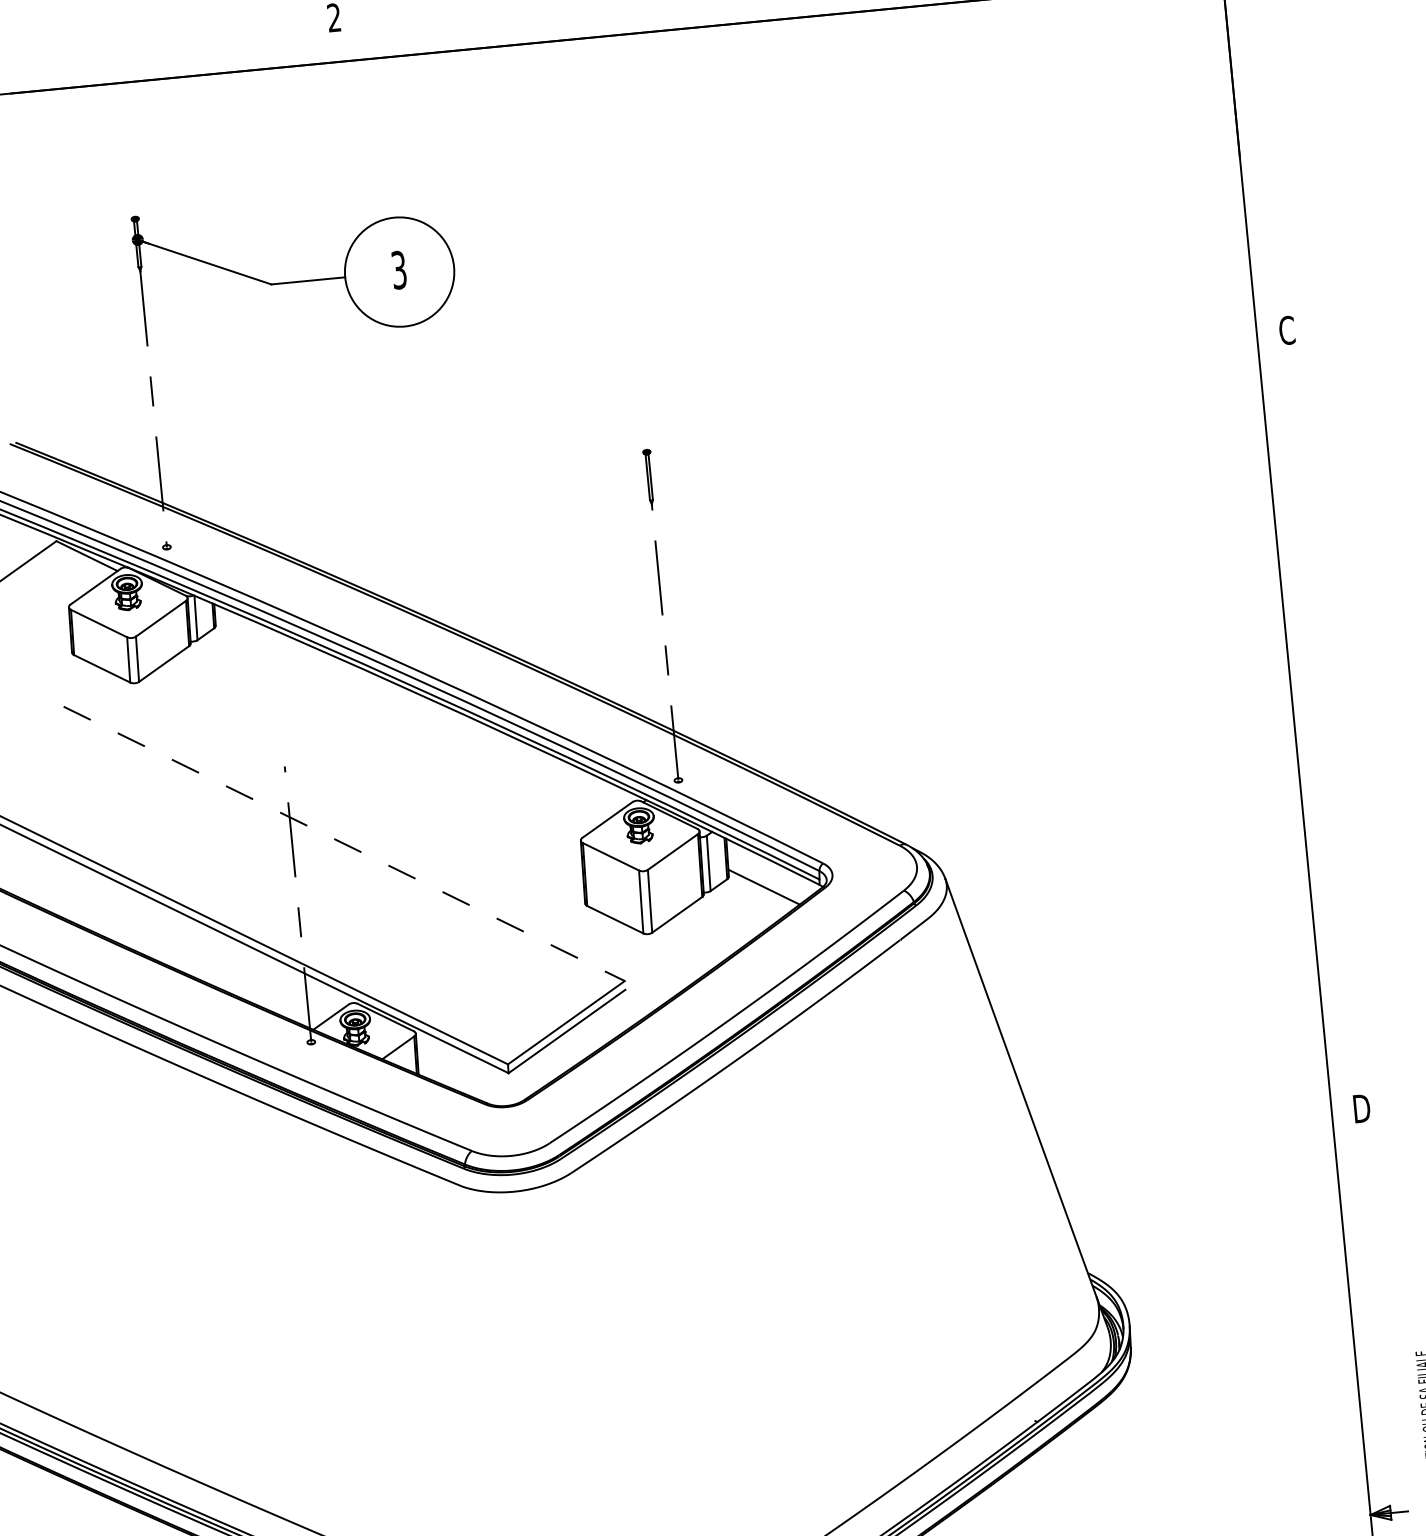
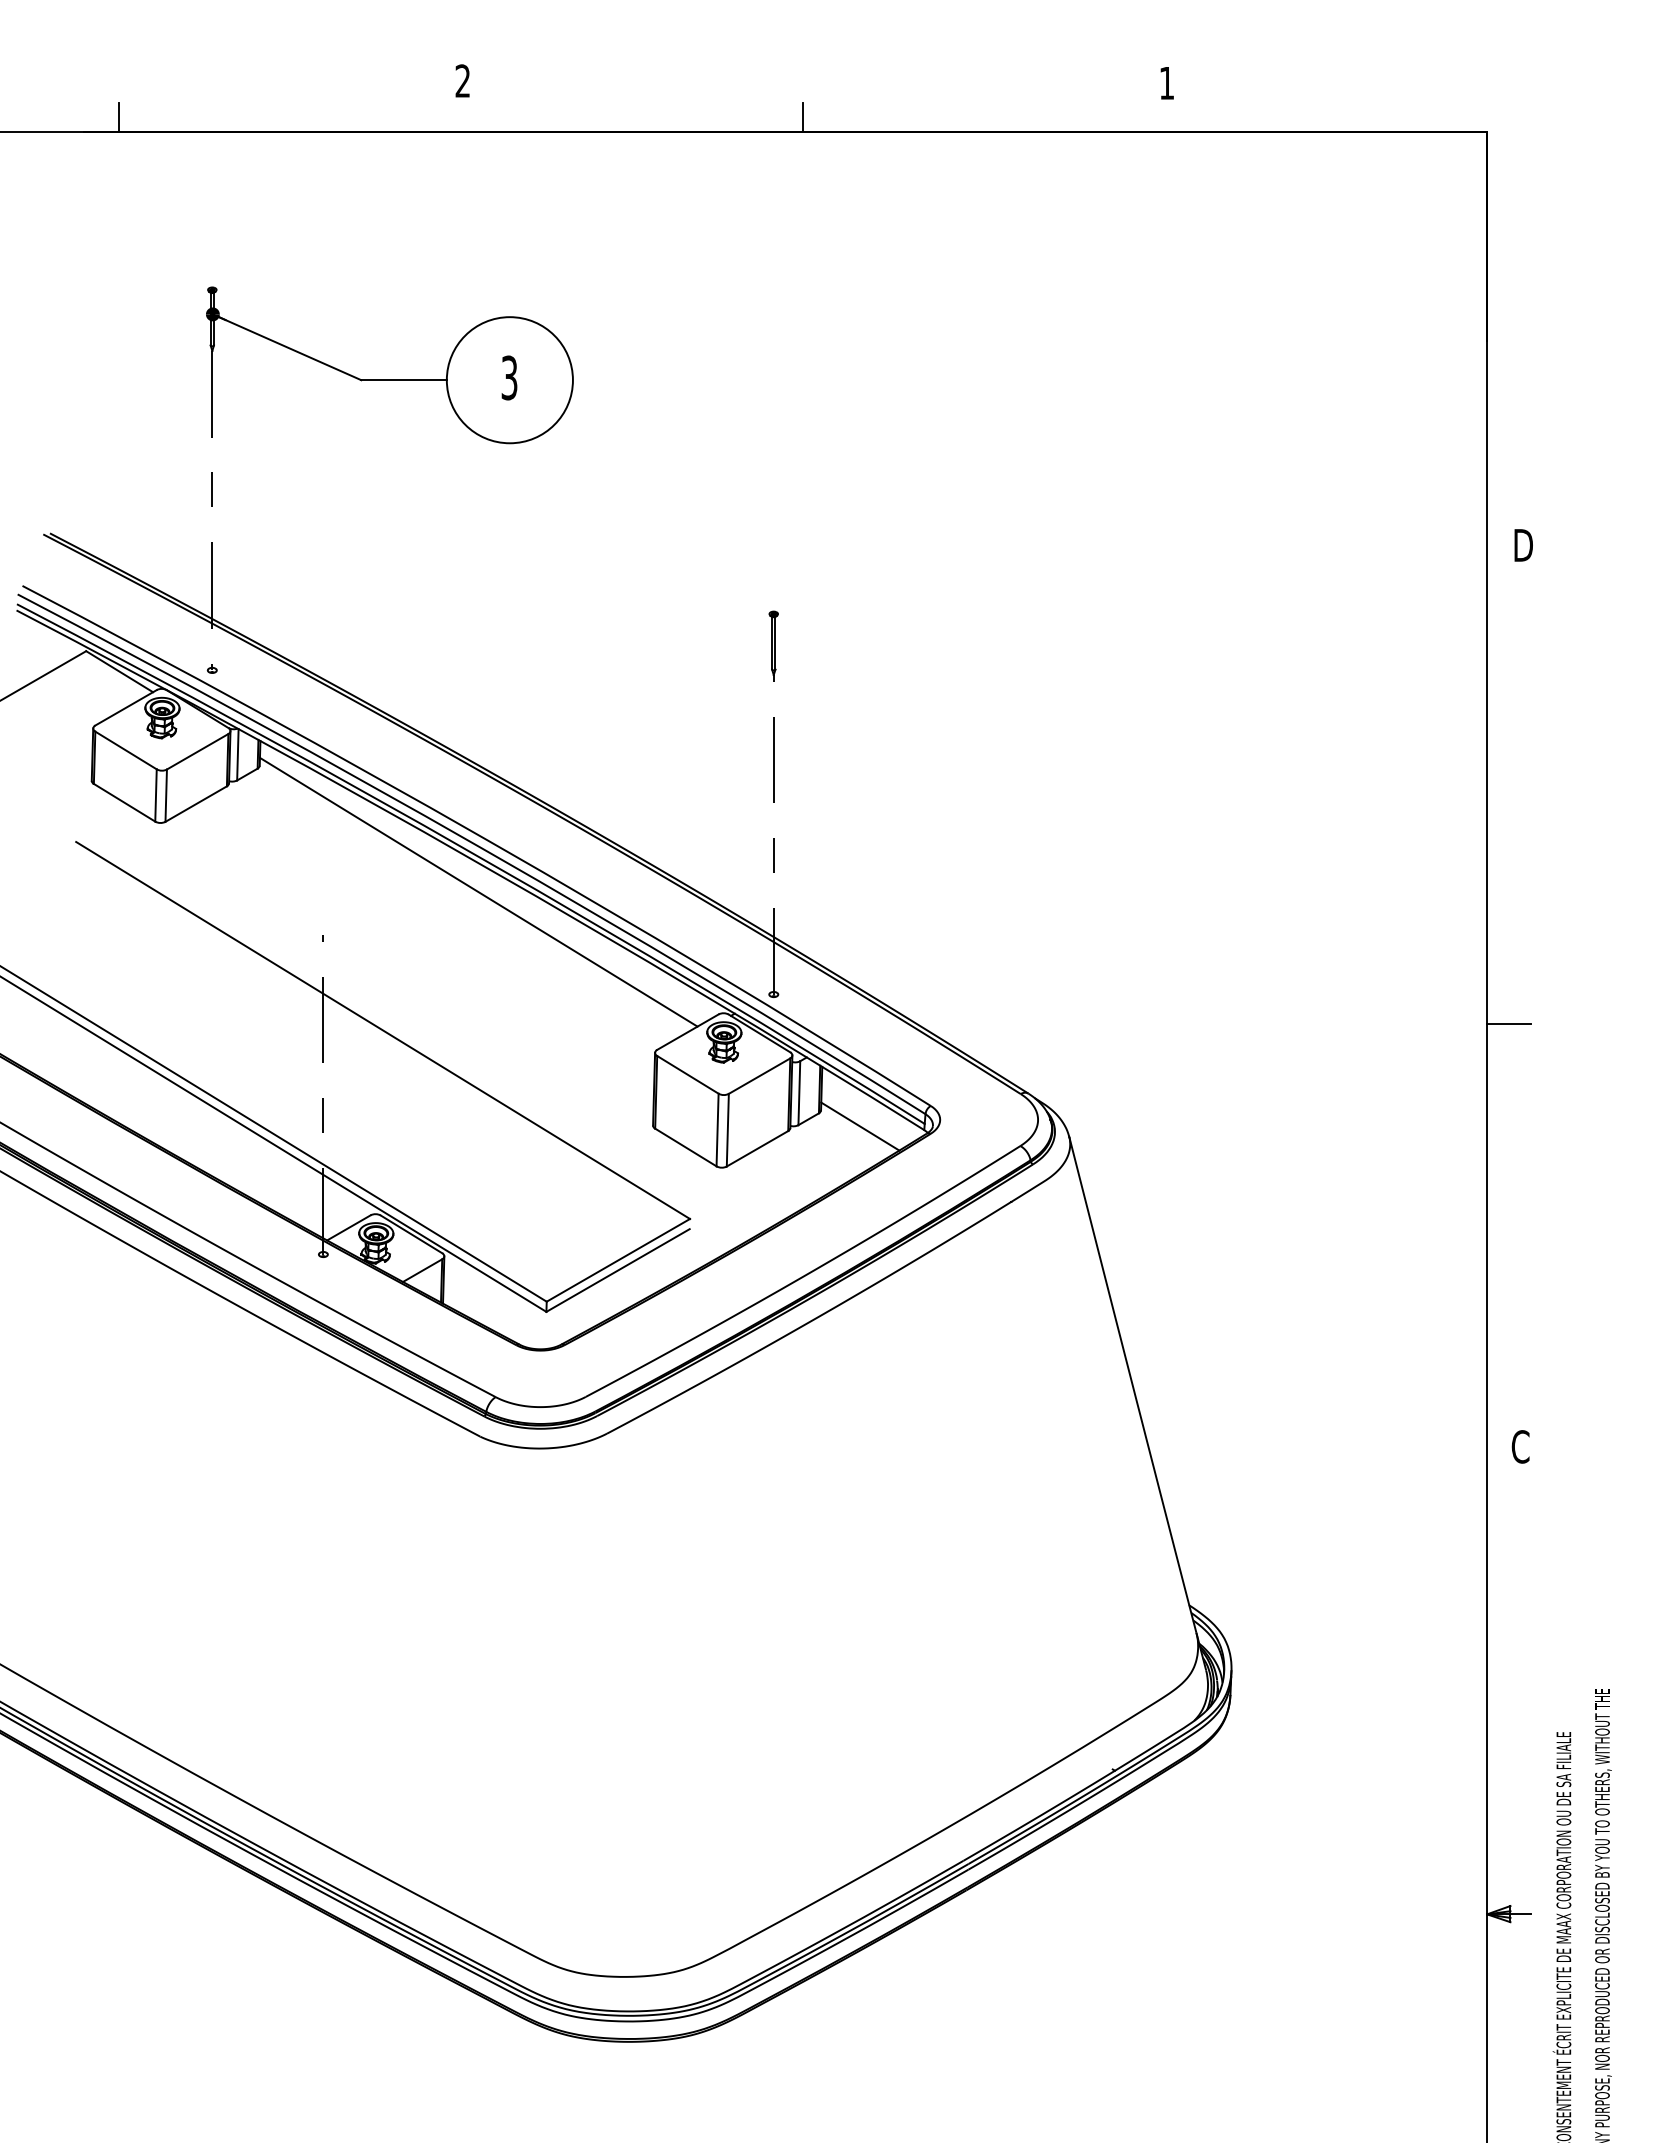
line: (631, 20) -> (803, 117), added
line: (40, 77) -> (119, 117), added
text: (1287, 330) -> (1522, 545), C -> D
line: (415, 715) -> (478, 891), added
line: (1315, 745) -> (1508, 1024), added
line: (344, 843) -> (383, 1030), dashed -> solid
text: (1361, 1108) -> (1521, 1446), D -> C

